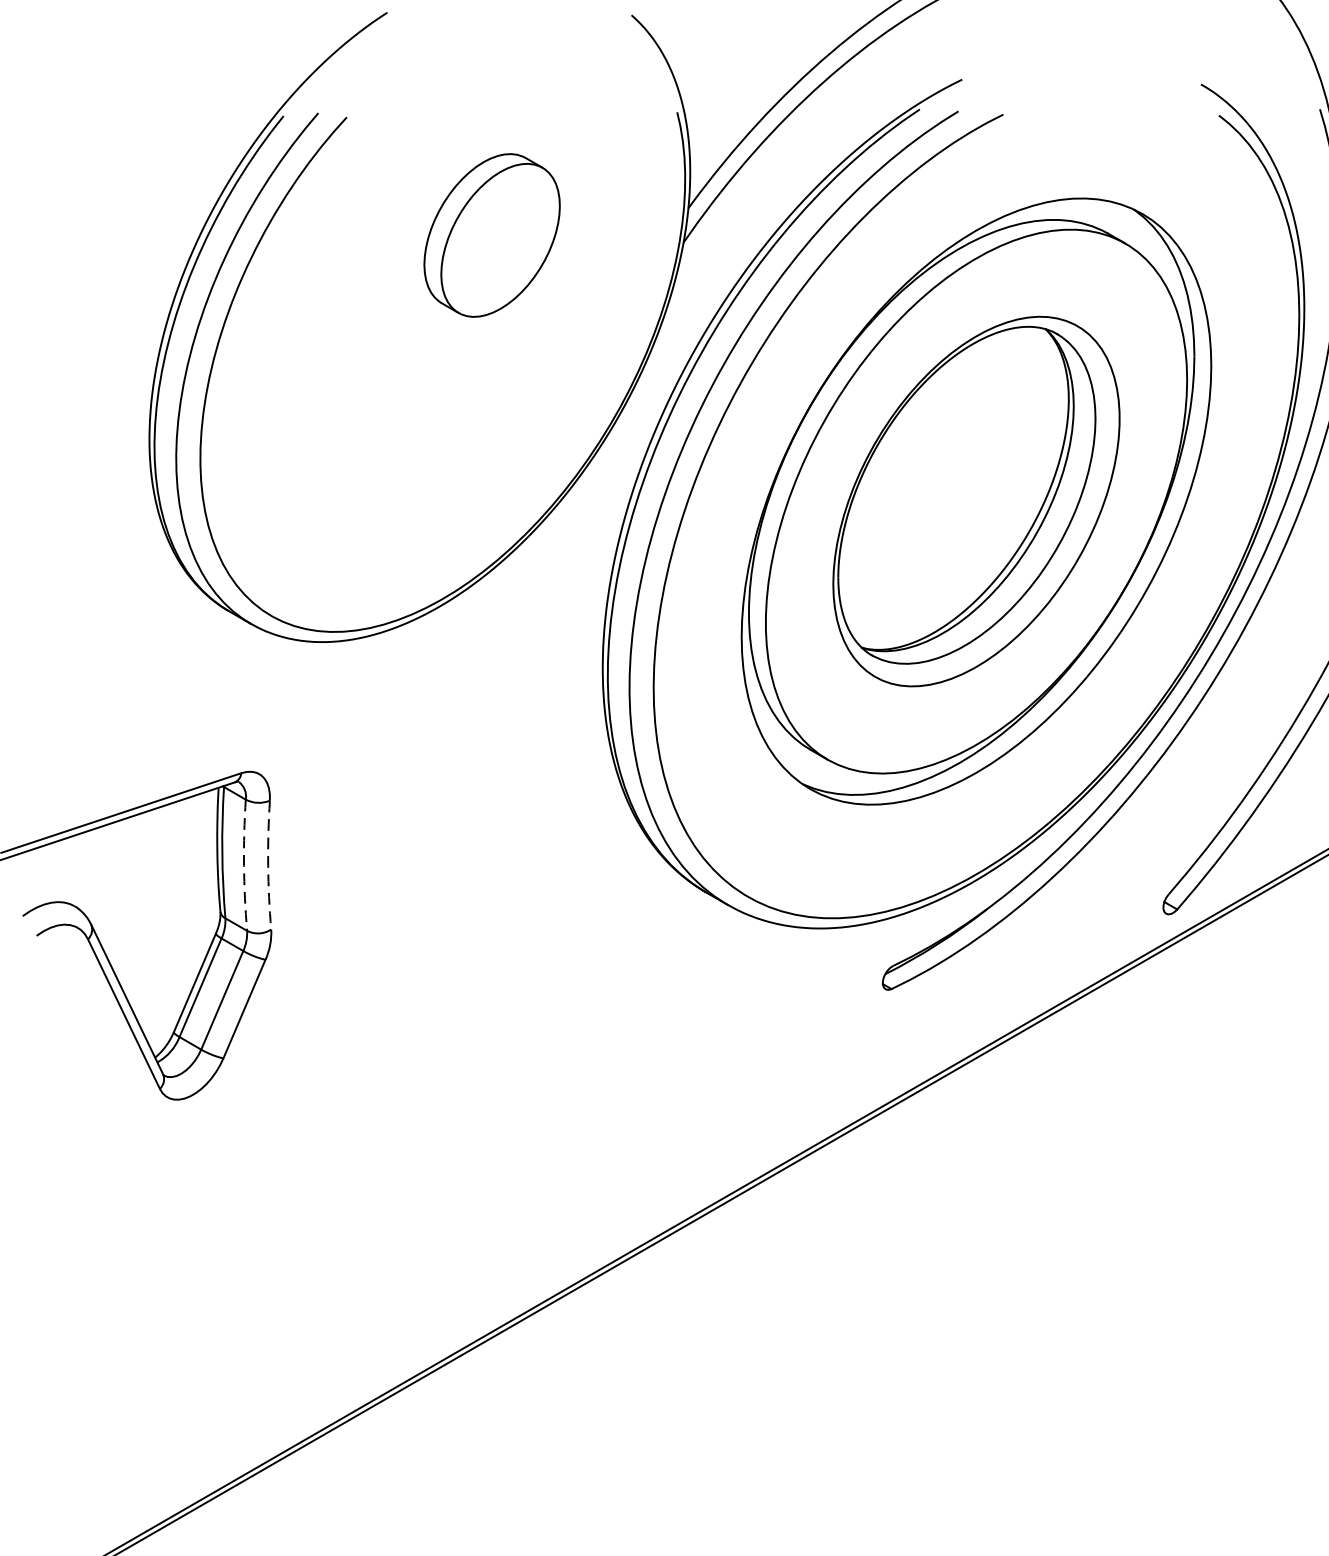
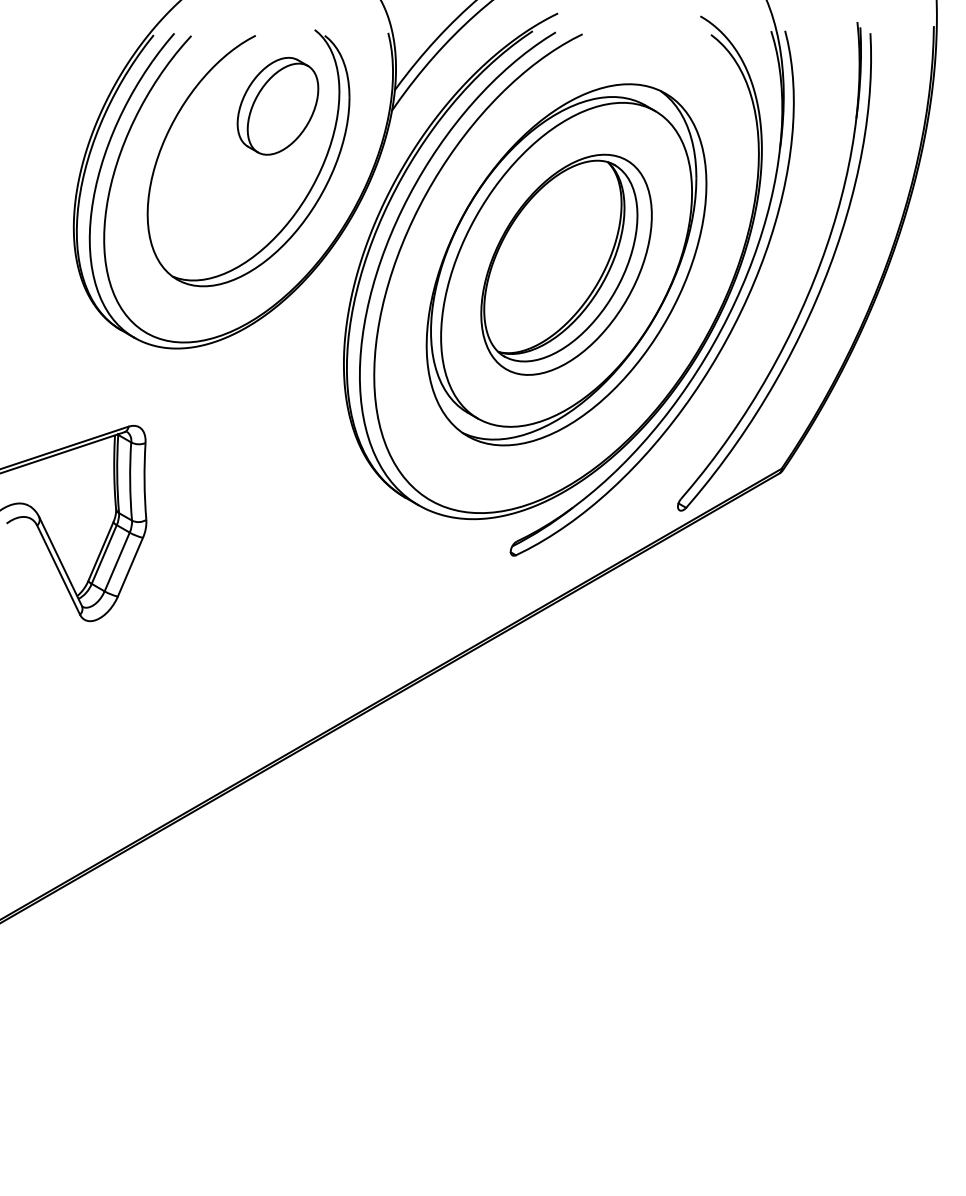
part: (545, 375) -> (309, 189), added
arc: (244, 865) -> (130, 481), dashed -> solid
arc: (268, 865) -> (144, 481), dashed -> solid

